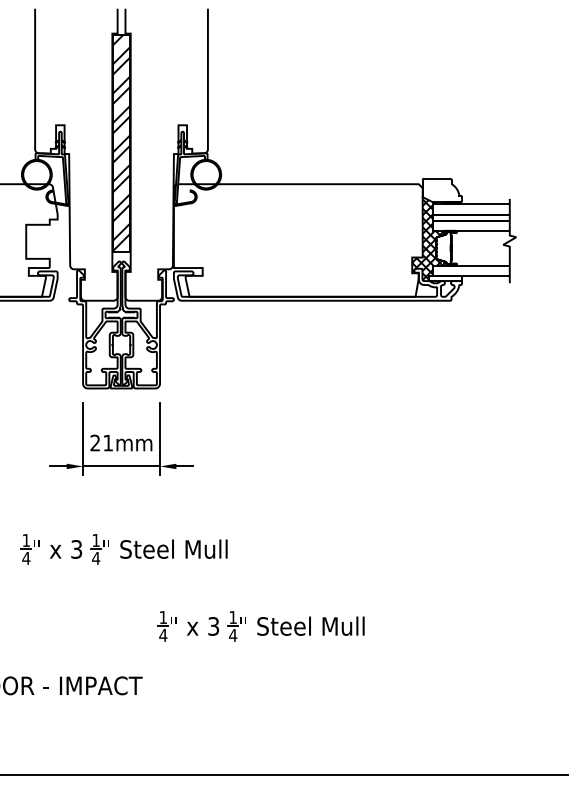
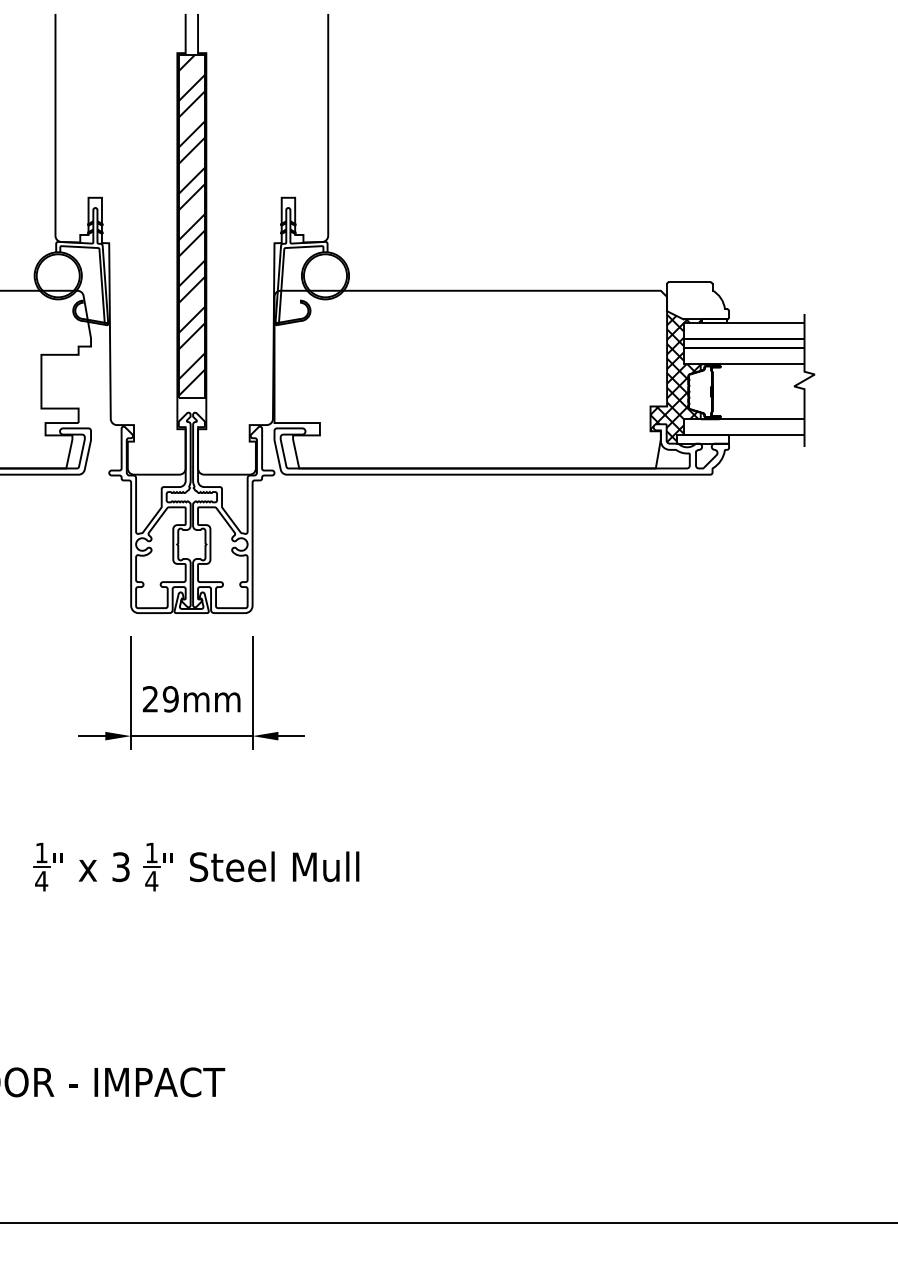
text: (108, 442) -> (171, 698), 21mm -> 29mm
part: (260, 626) -> (411, 988), removed

